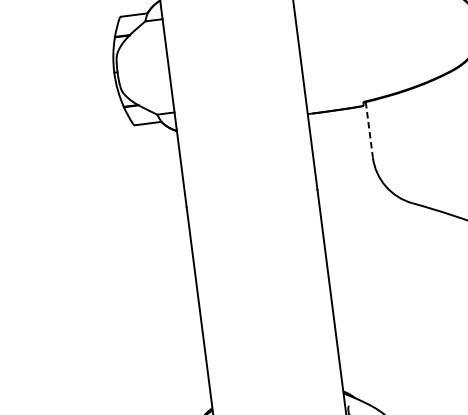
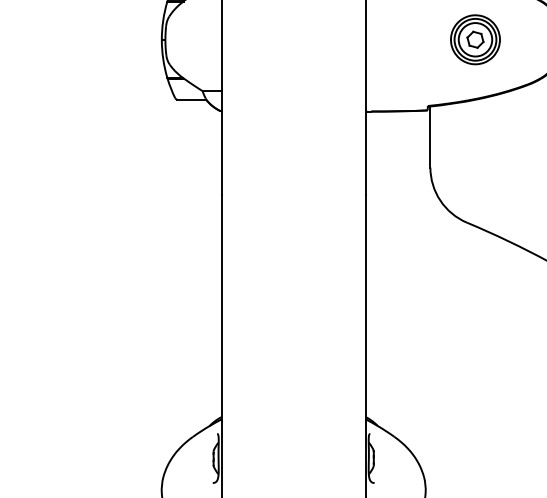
part: (398, 36) -> (475, 39), added
line: (369, 130) -> (430, 137), dashed -> solid

